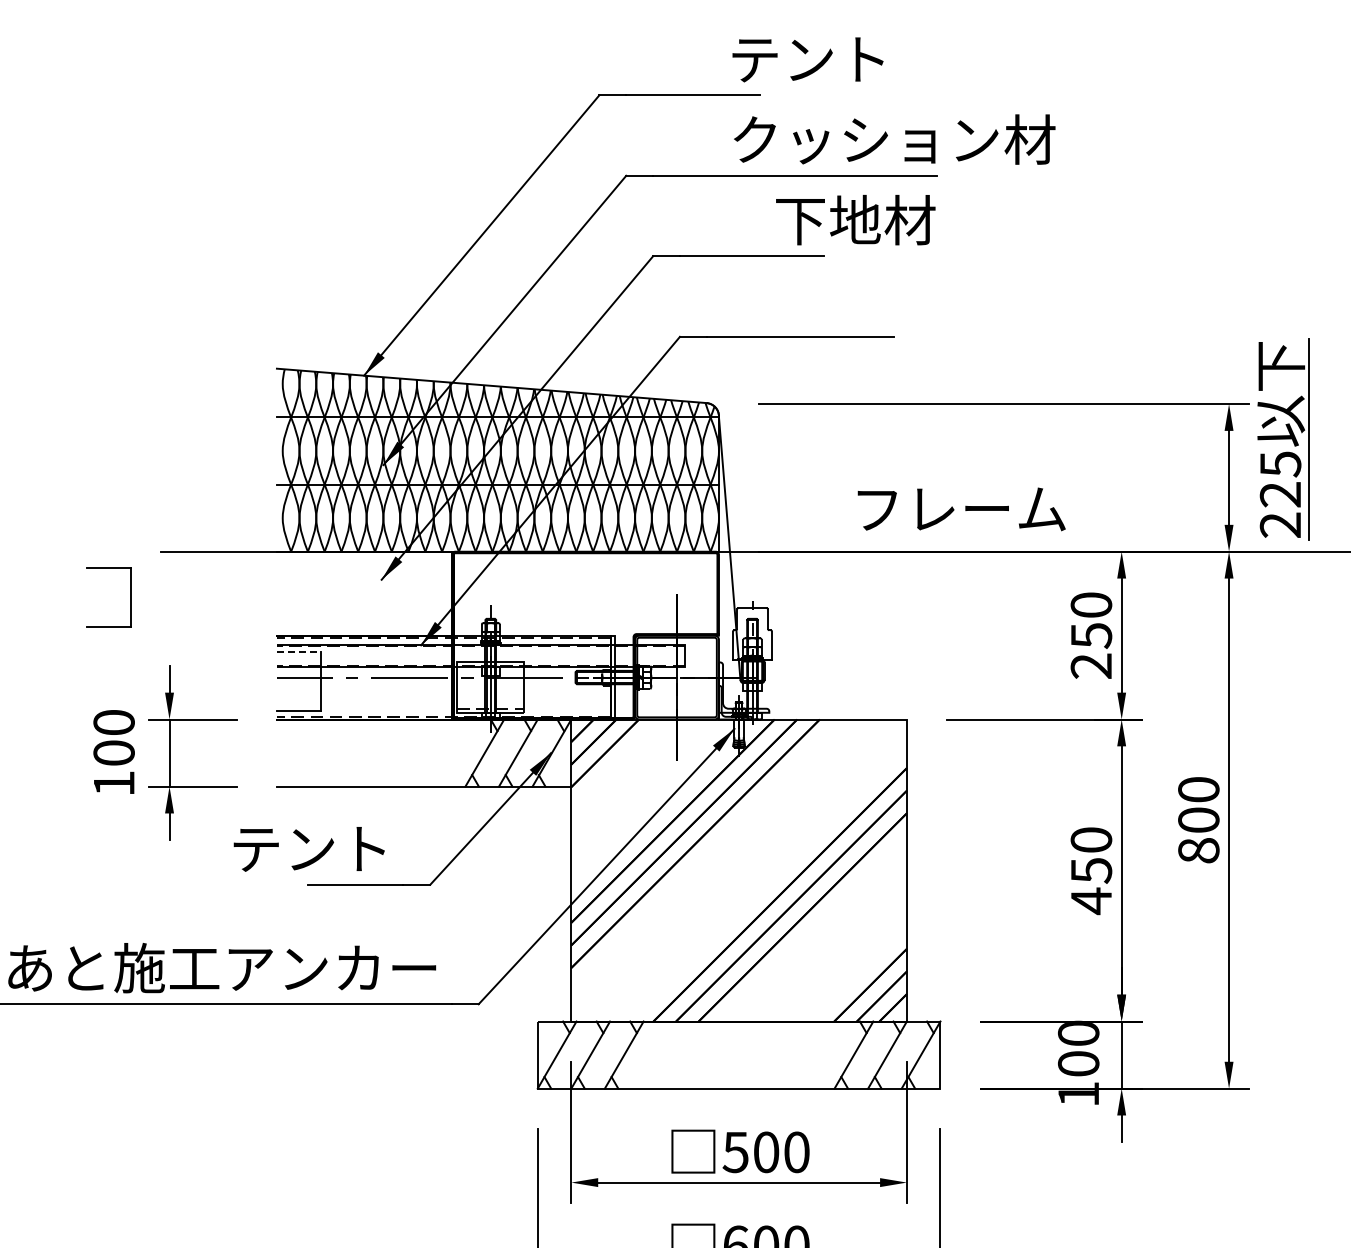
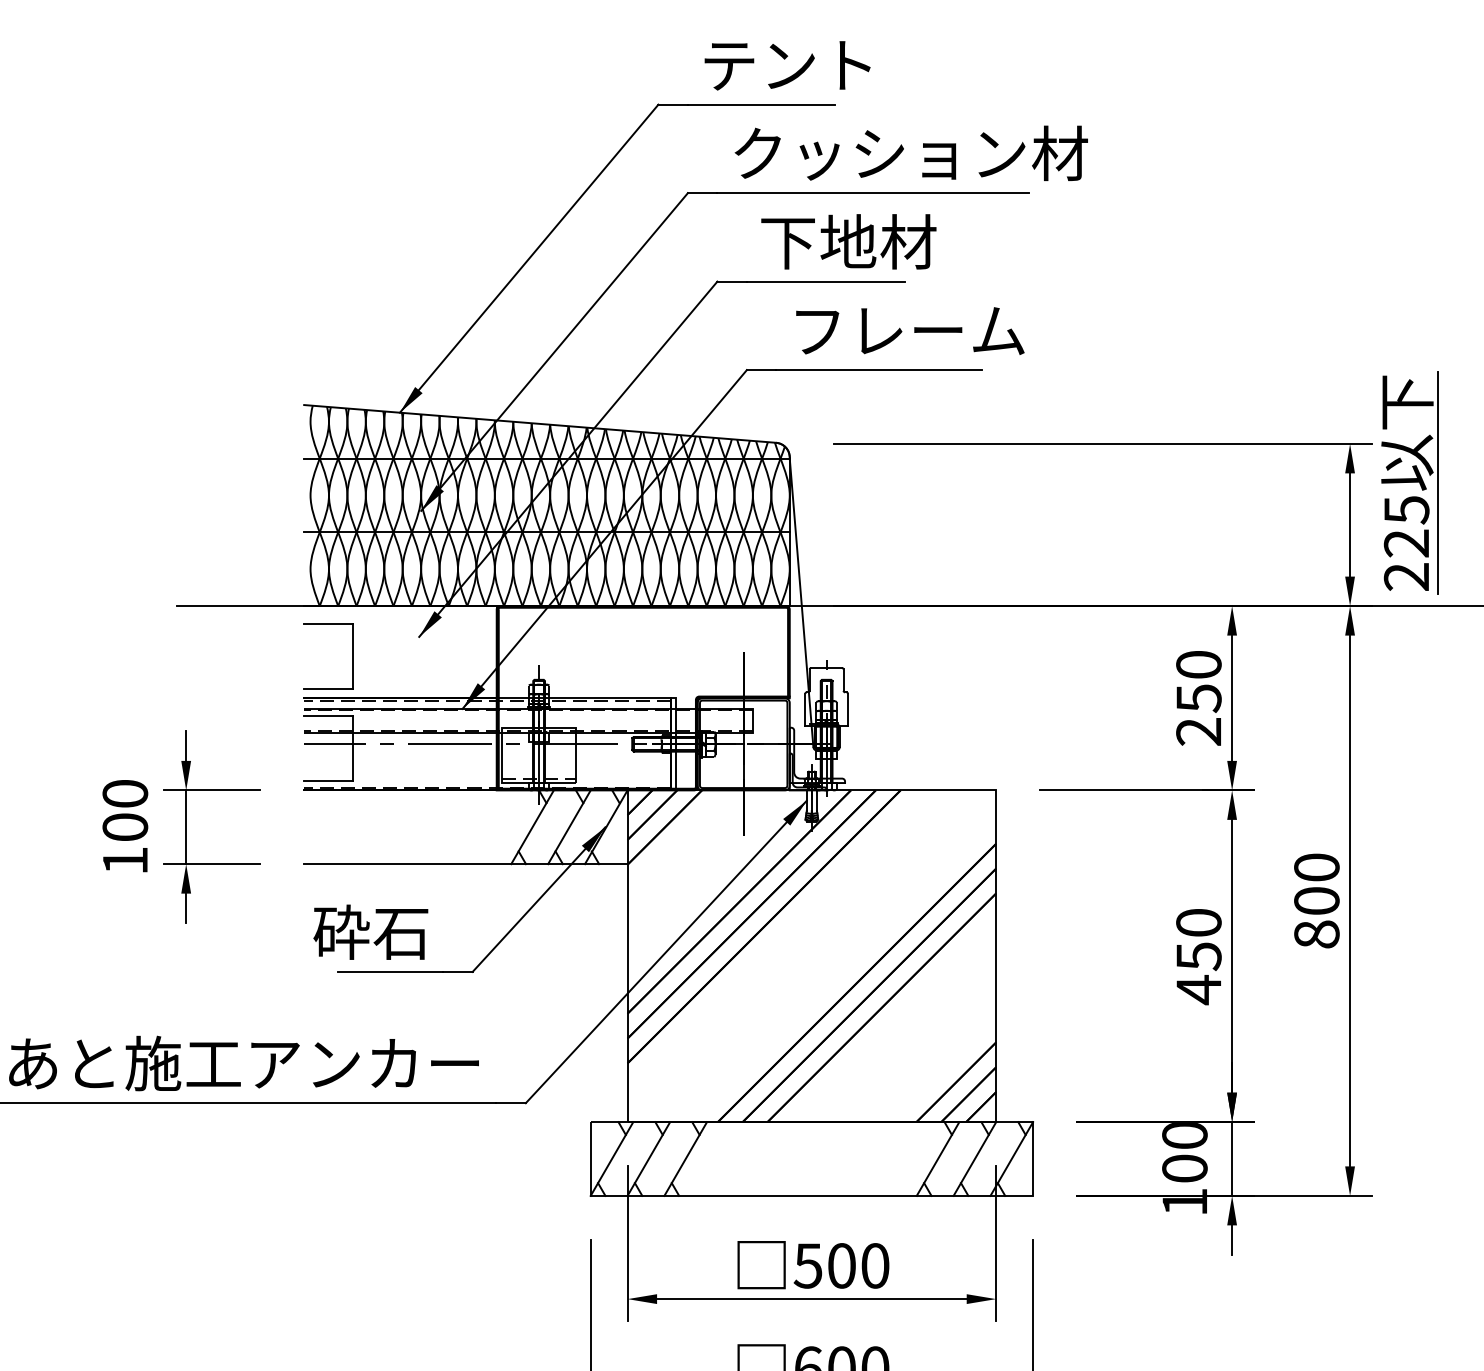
text: (807, 59) -> (787, 65), moved
text: (894, 139) -> (911, 153), moved
text: (855, 220) -> (848, 242), moved
text: (961, 509) -> (910, 331), moved
part: (130, 597) -> (352, 656), moved
line: (299, 651) -> (328, 715), dashed -> solid
text: (311, 848) -> (342, 932), テント -> 砕石

